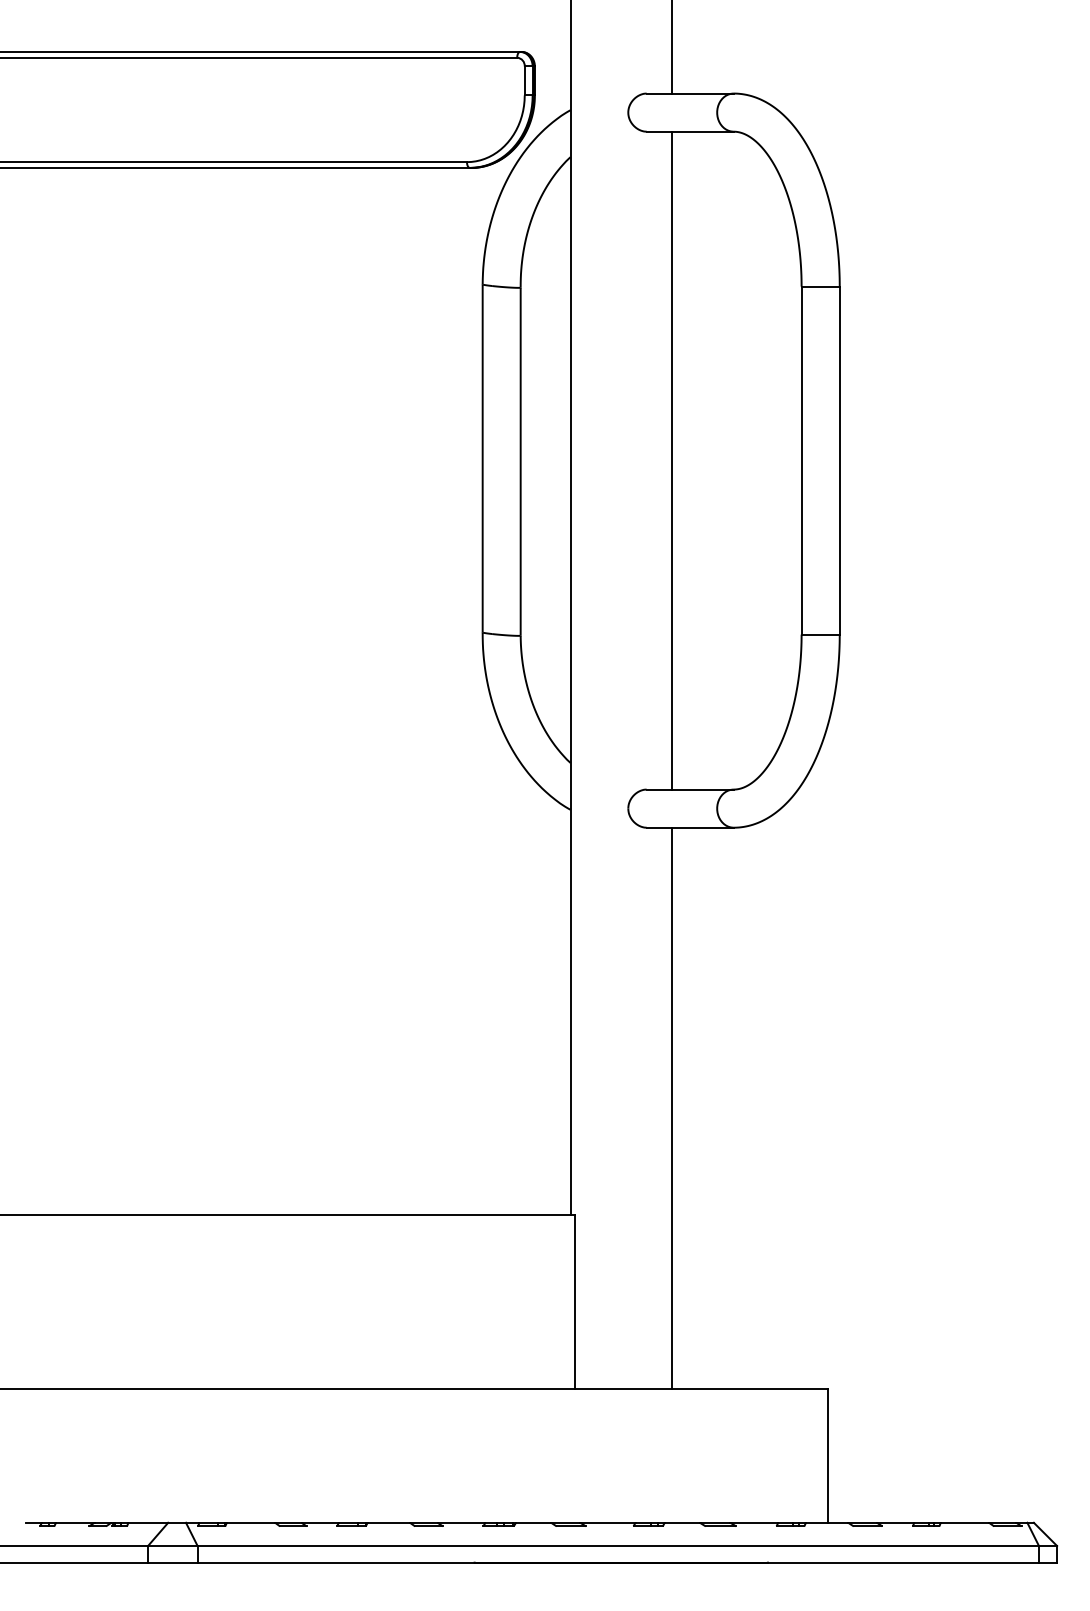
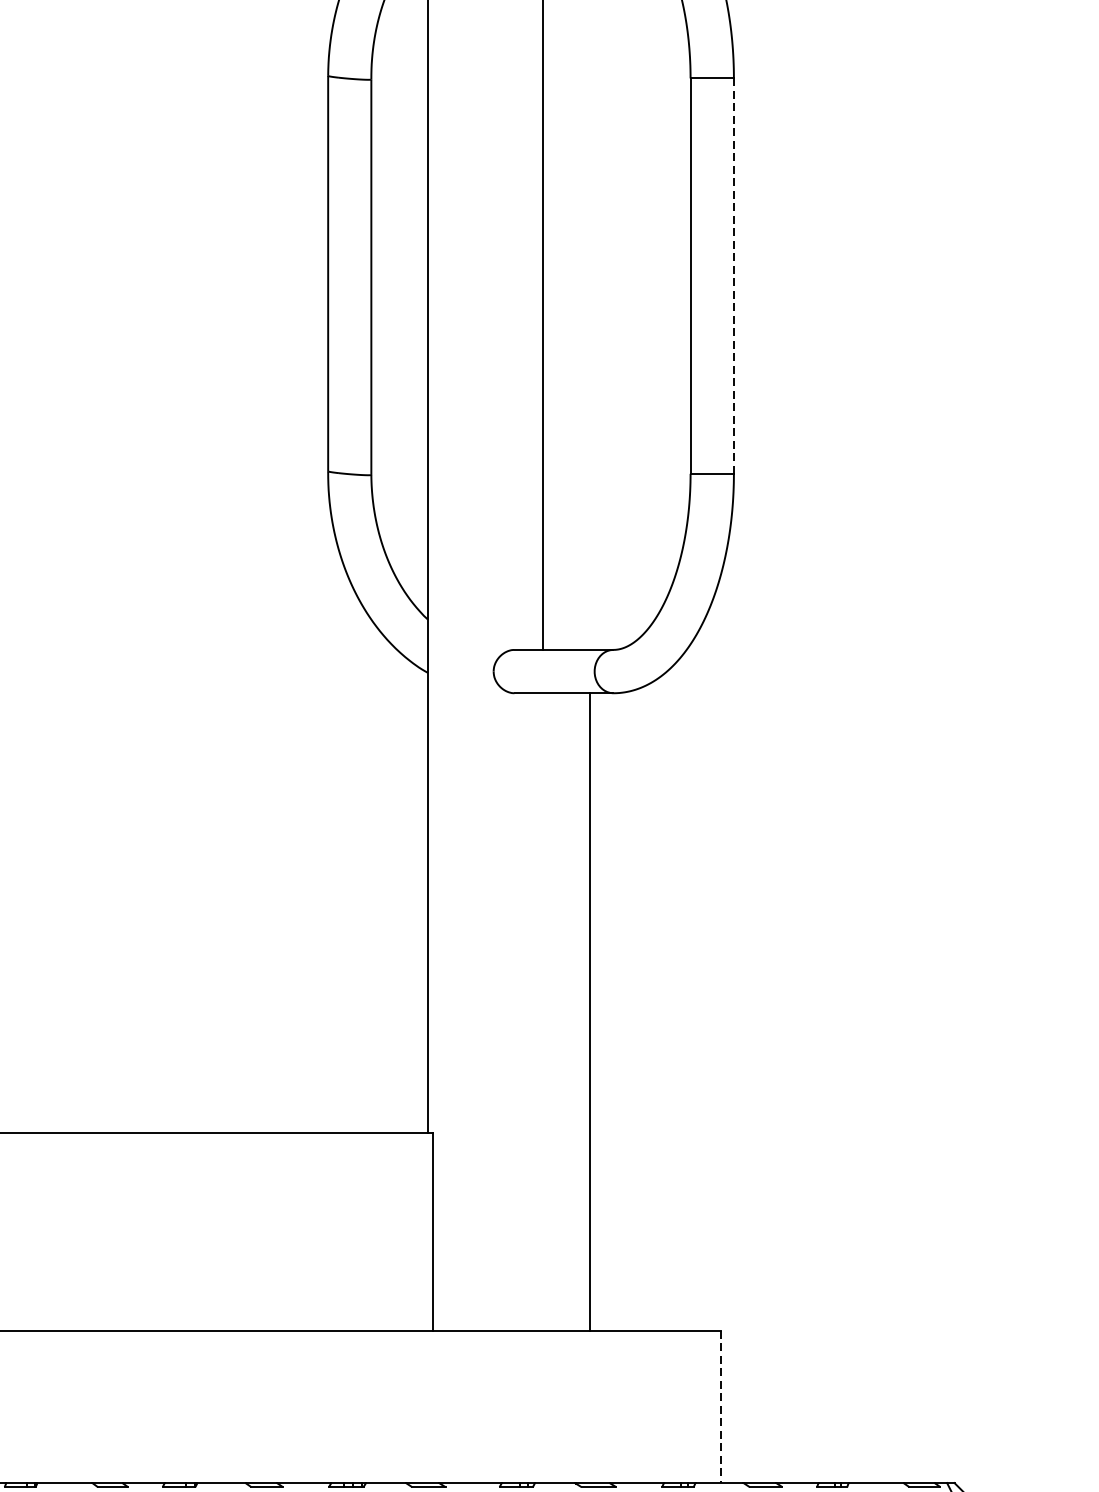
line: (839, 460) -> (733, 275), solid -> dashed
line: (672, 1107) -> (590, 1011), moved
line: (827, 1456) -> (720, 1407), solid -> dashed

